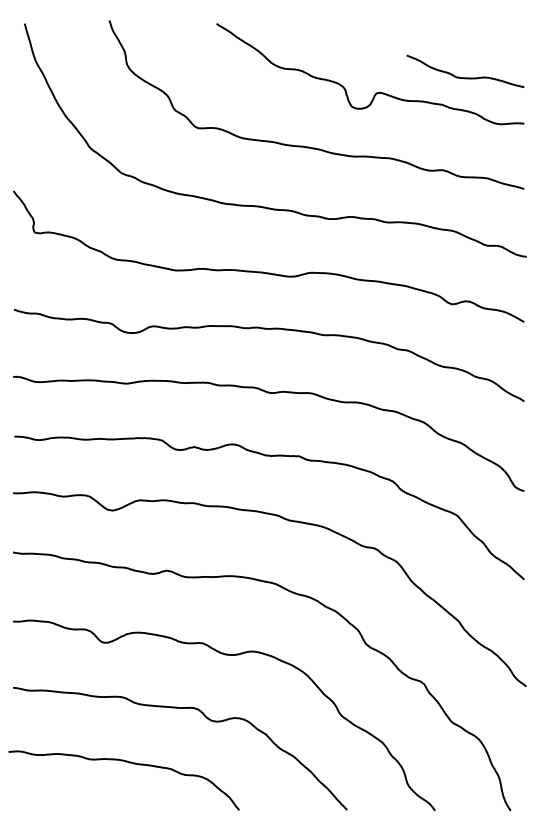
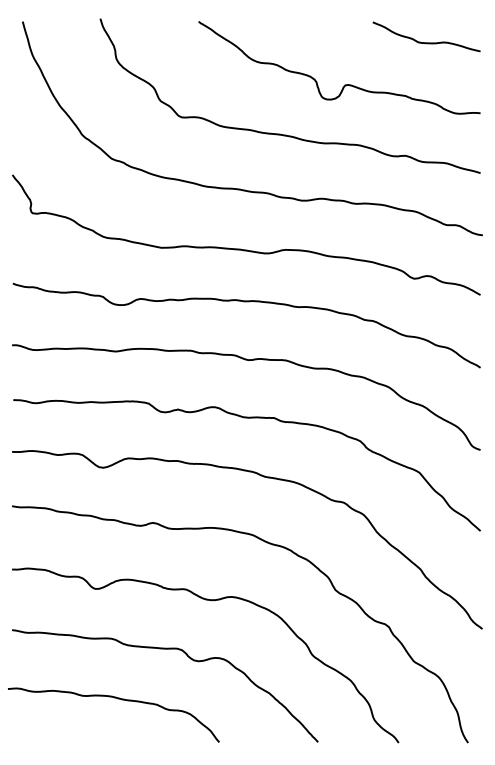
curve: (465, 77) -> (426, 42), moved

